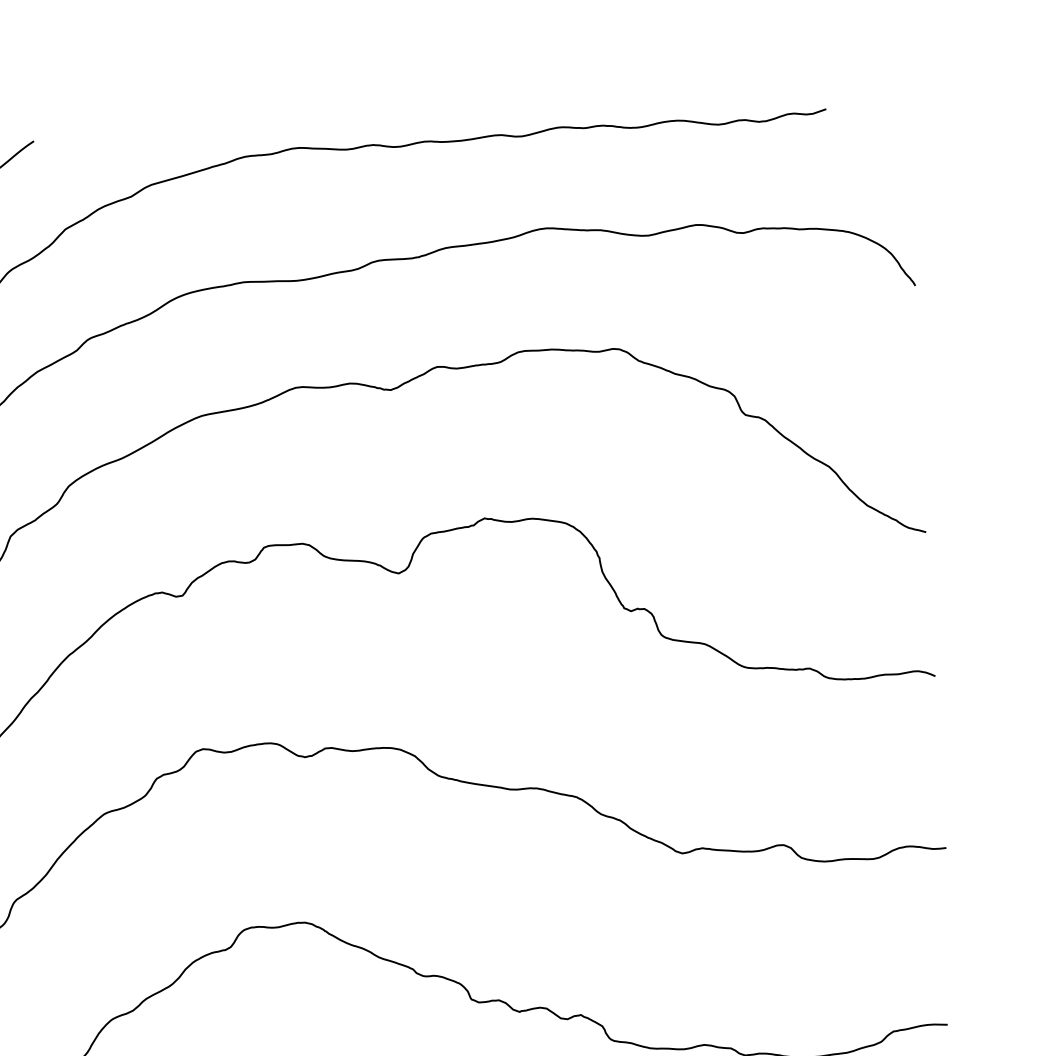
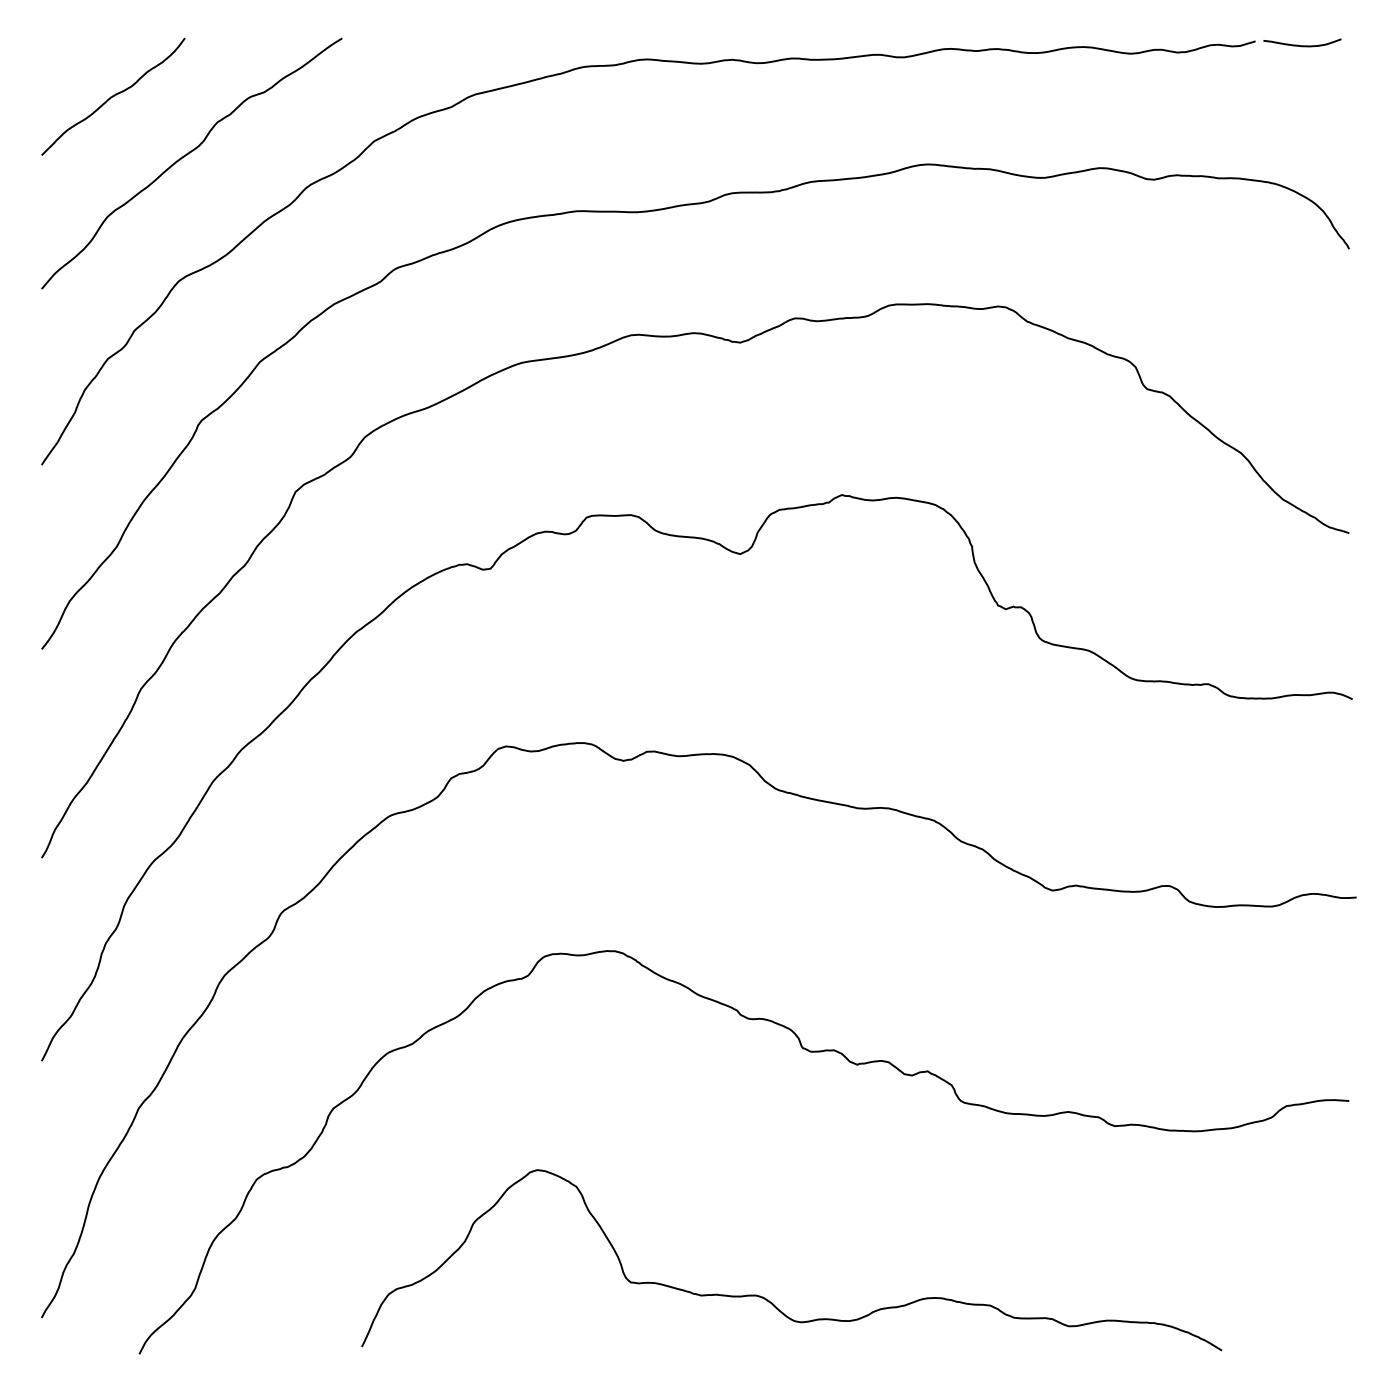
curve: (867, 111) -> (1302, 45), added

